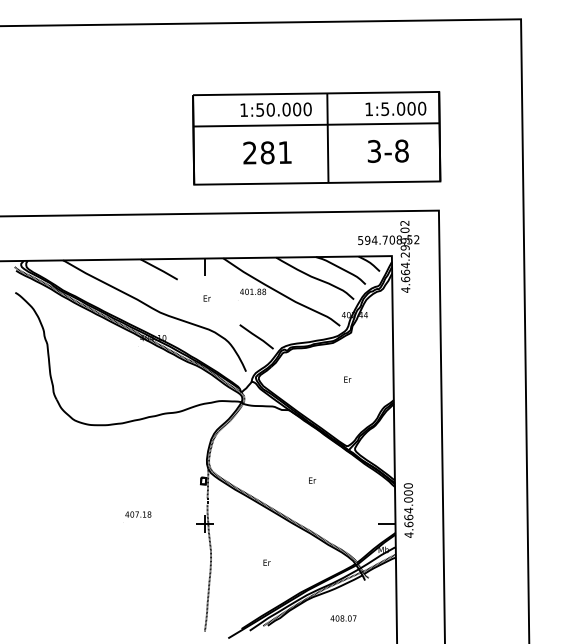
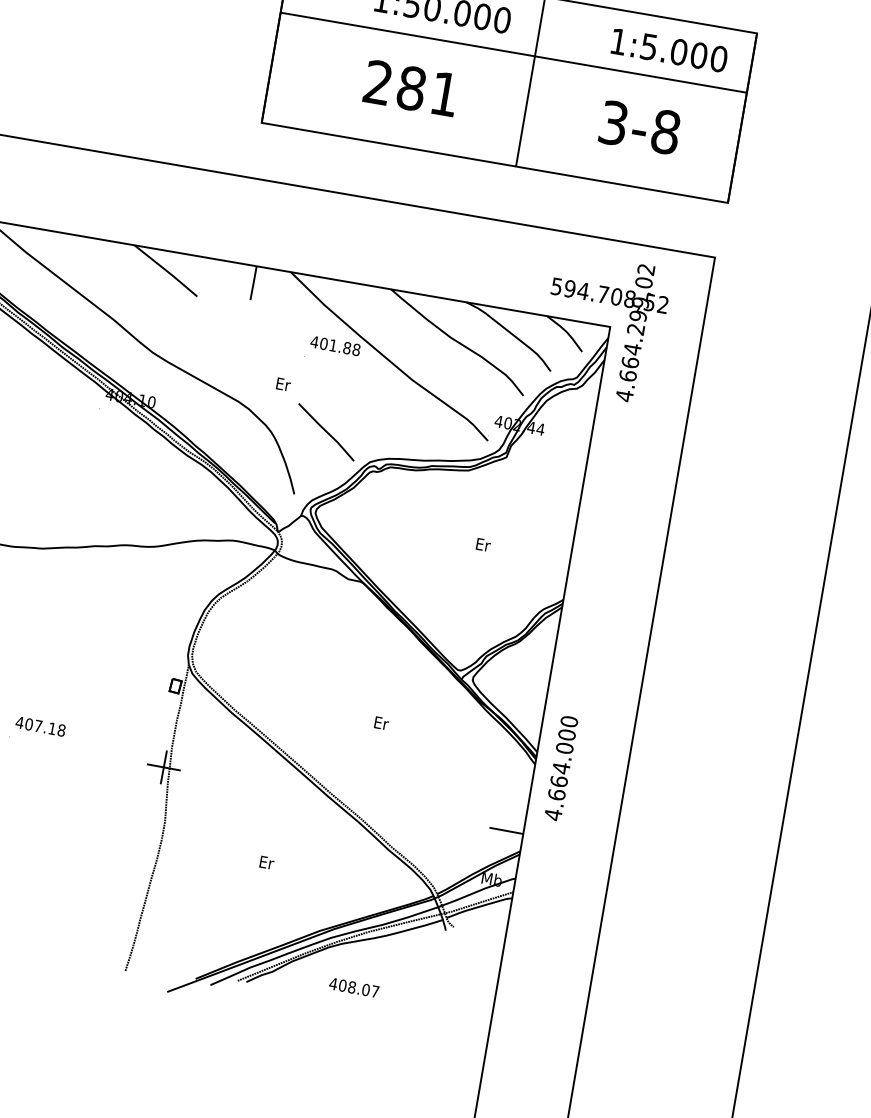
text: (206, 298) -> (282, 384), moved
text: (408, 510) -> (560, 768), moved
text: (343, 618) -> (354, 987), moved

